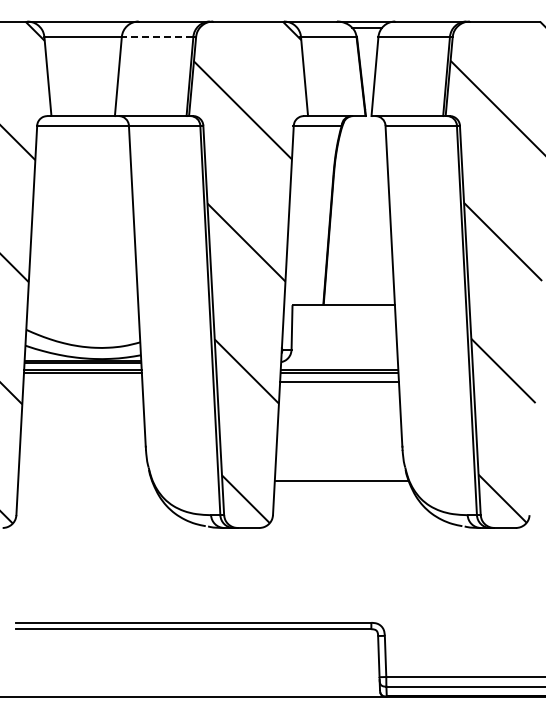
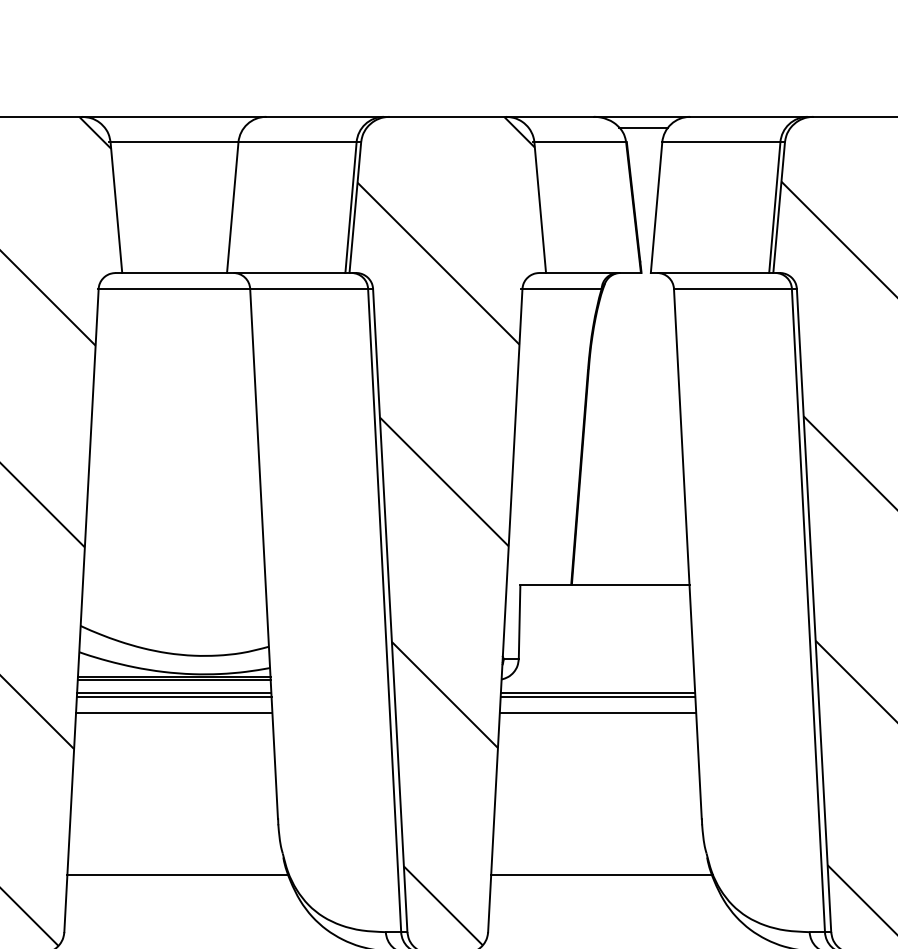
line: (157, 36) -> (297, 141), dashed -> solid
line: (82, 382) -> (173, 713), added
line: (85, 480) -> (178, 874), added

